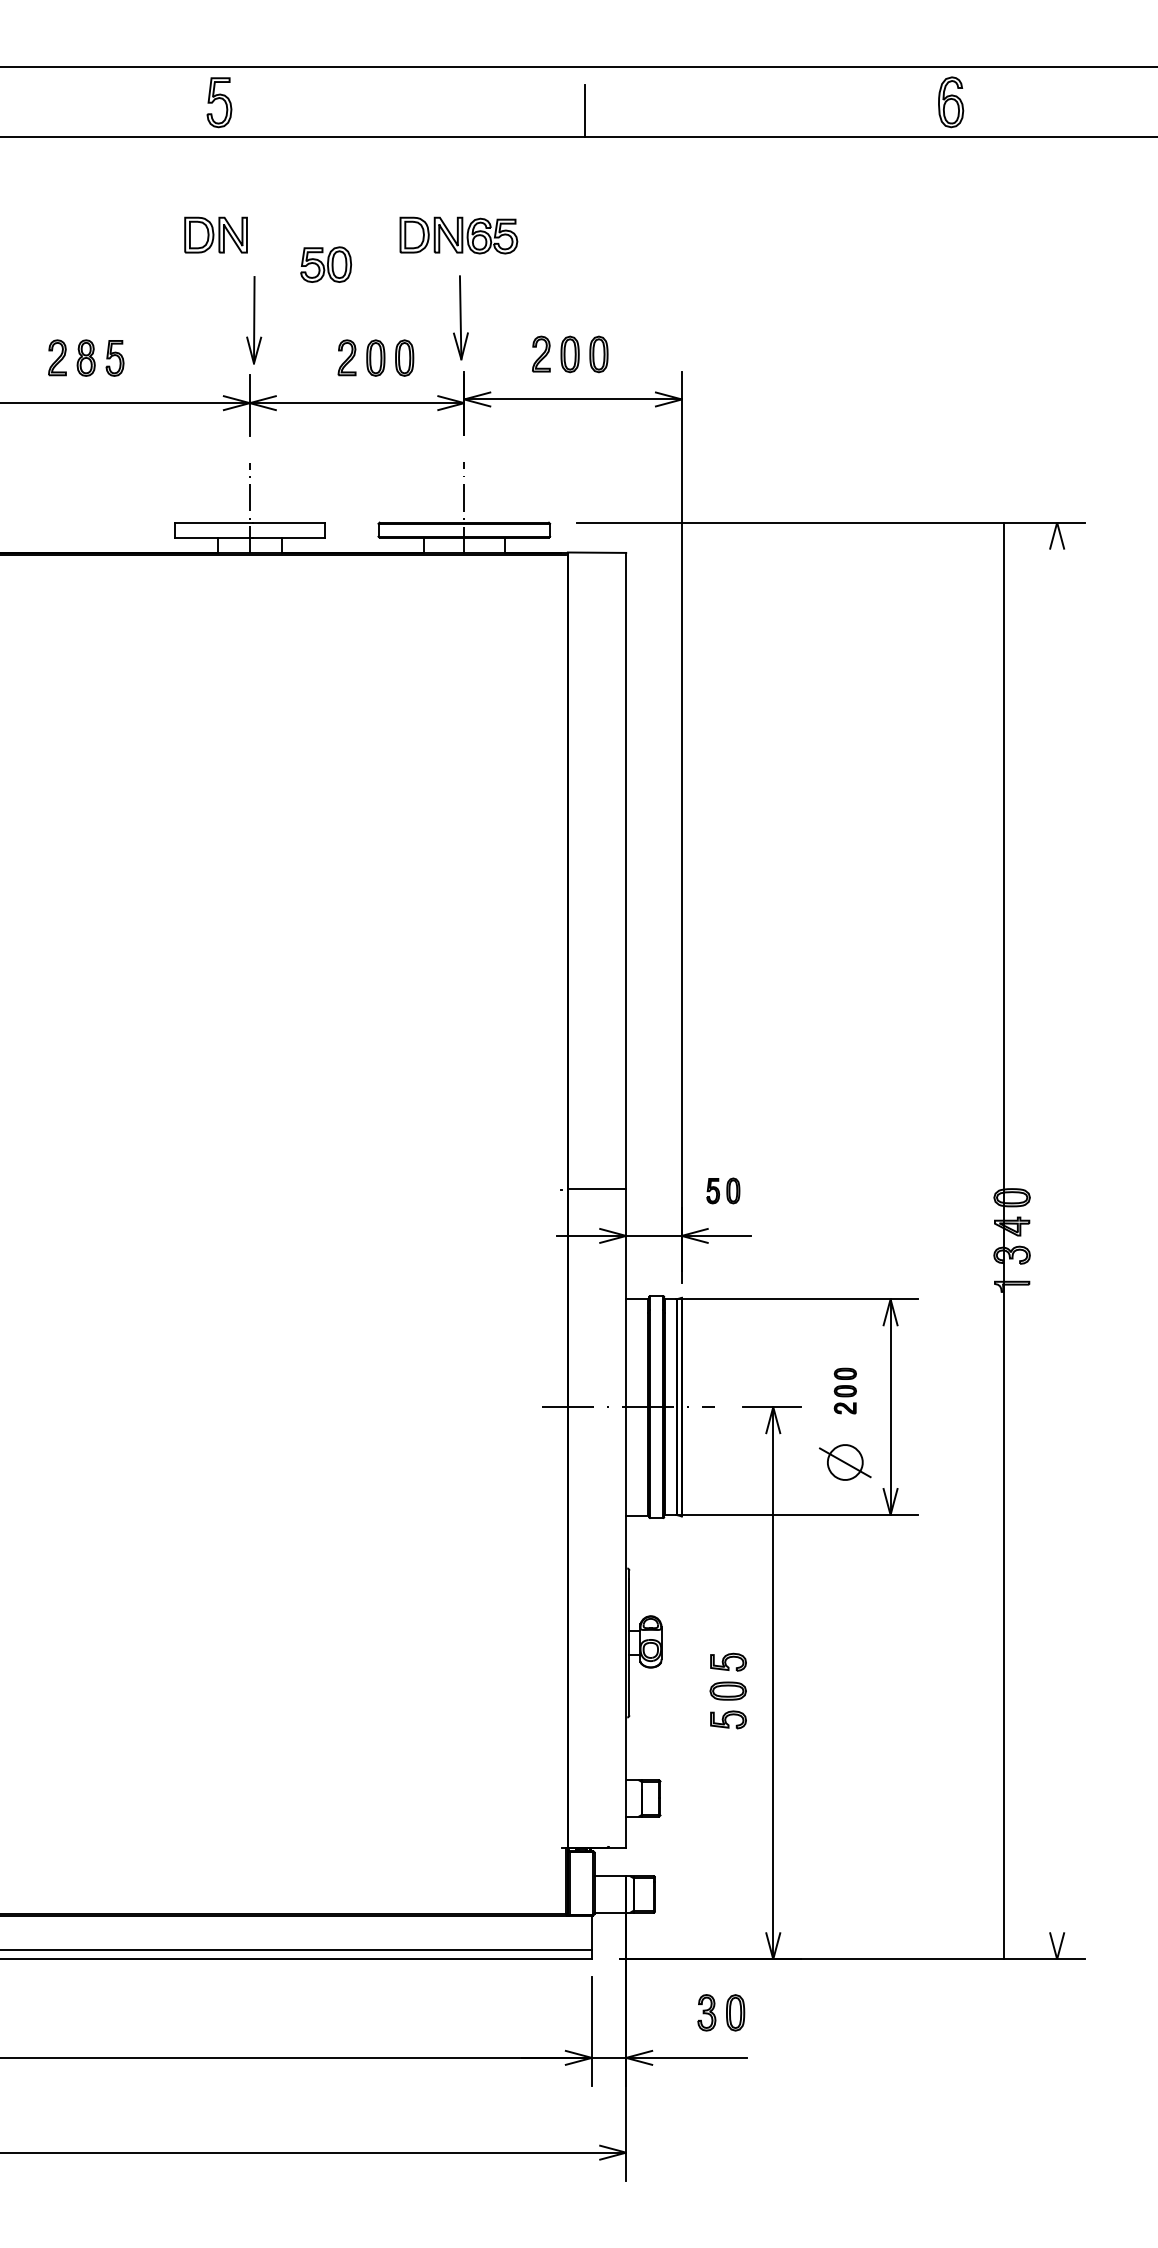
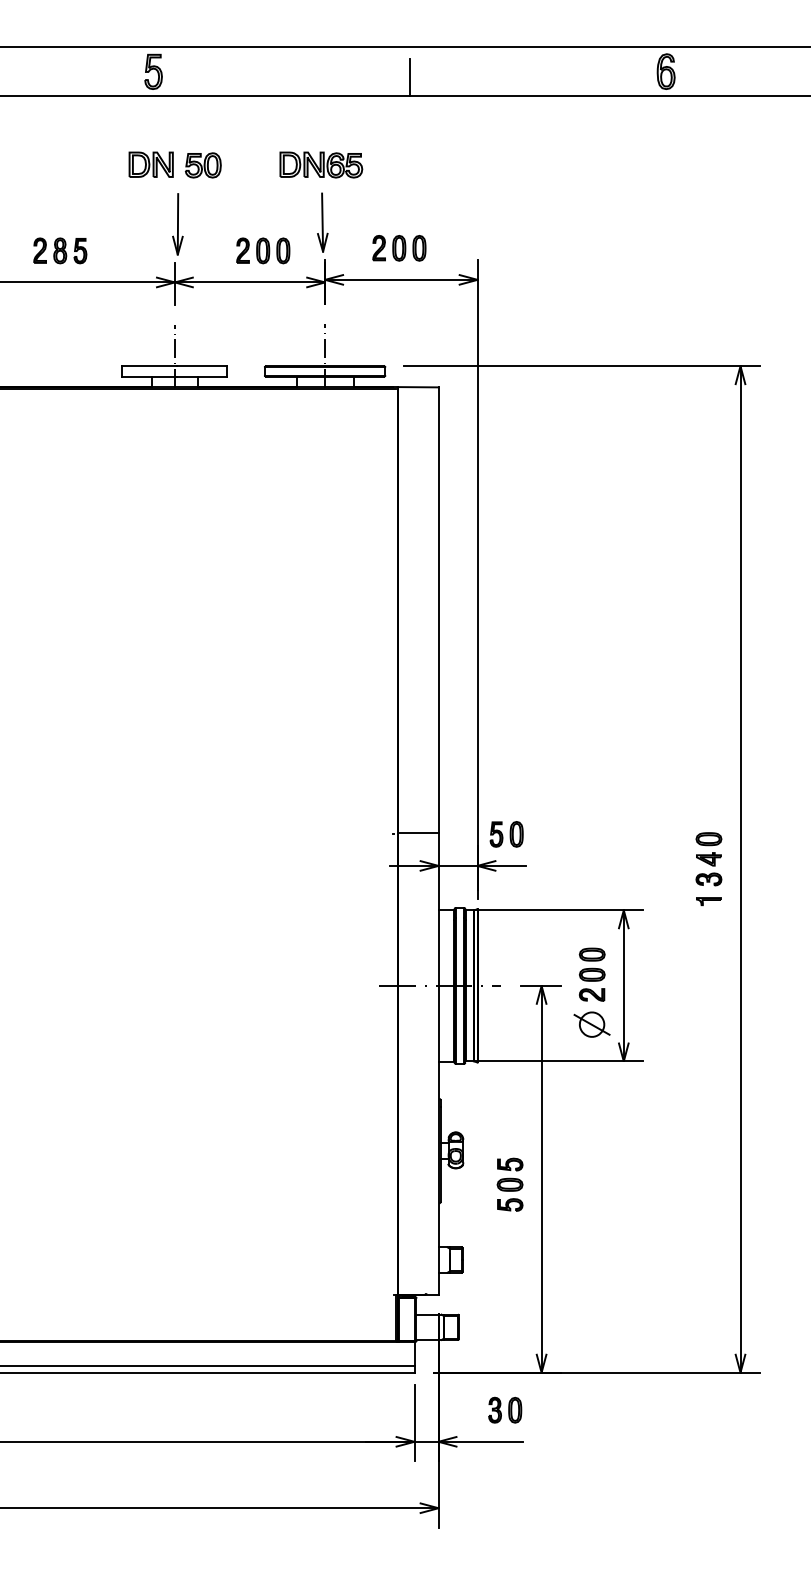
part: (324, 264) -> (202, 165), moved
part: (723, 1191) -> (506, 834), size x1.43
line: (1004, 1241) -> (740, 869), moved
part: (844, 1390) -> (591, 974), size x1.67

